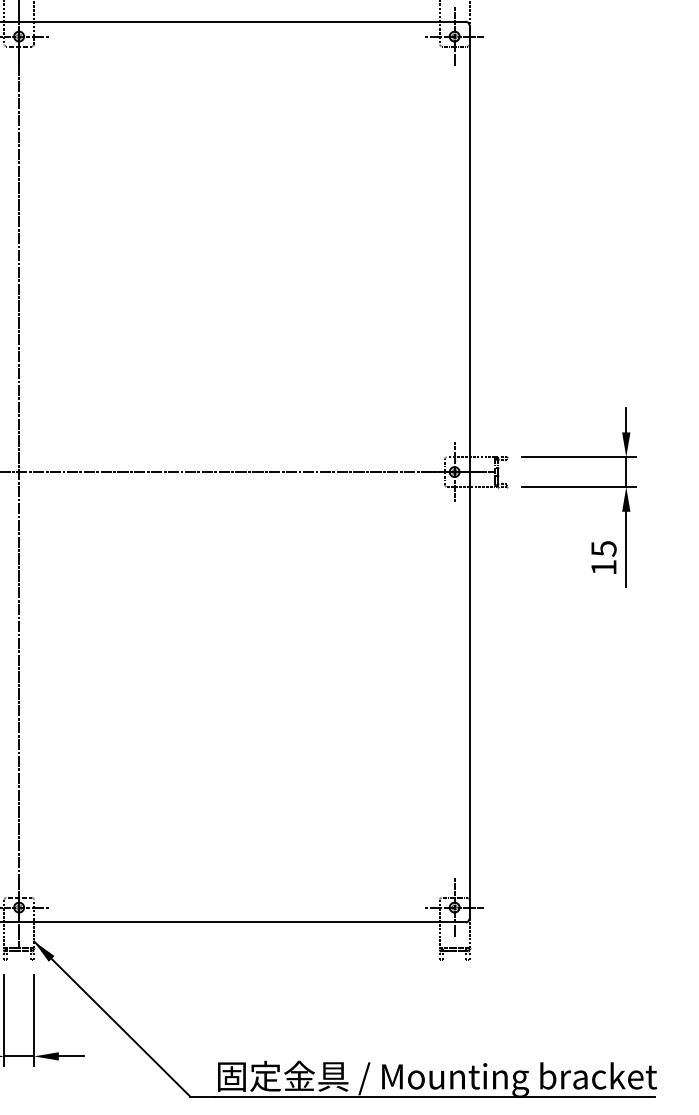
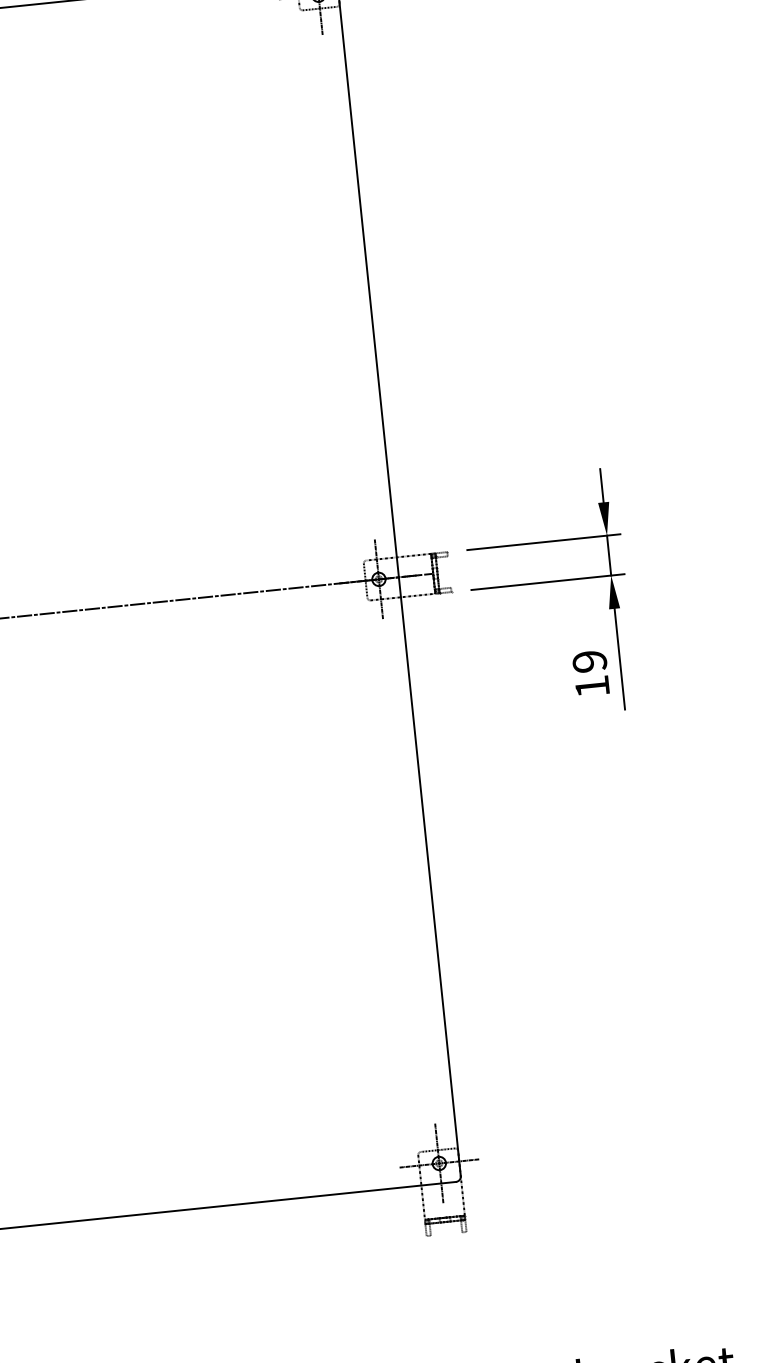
text: (603, 548) -> (589, 661), 15 -> 19

